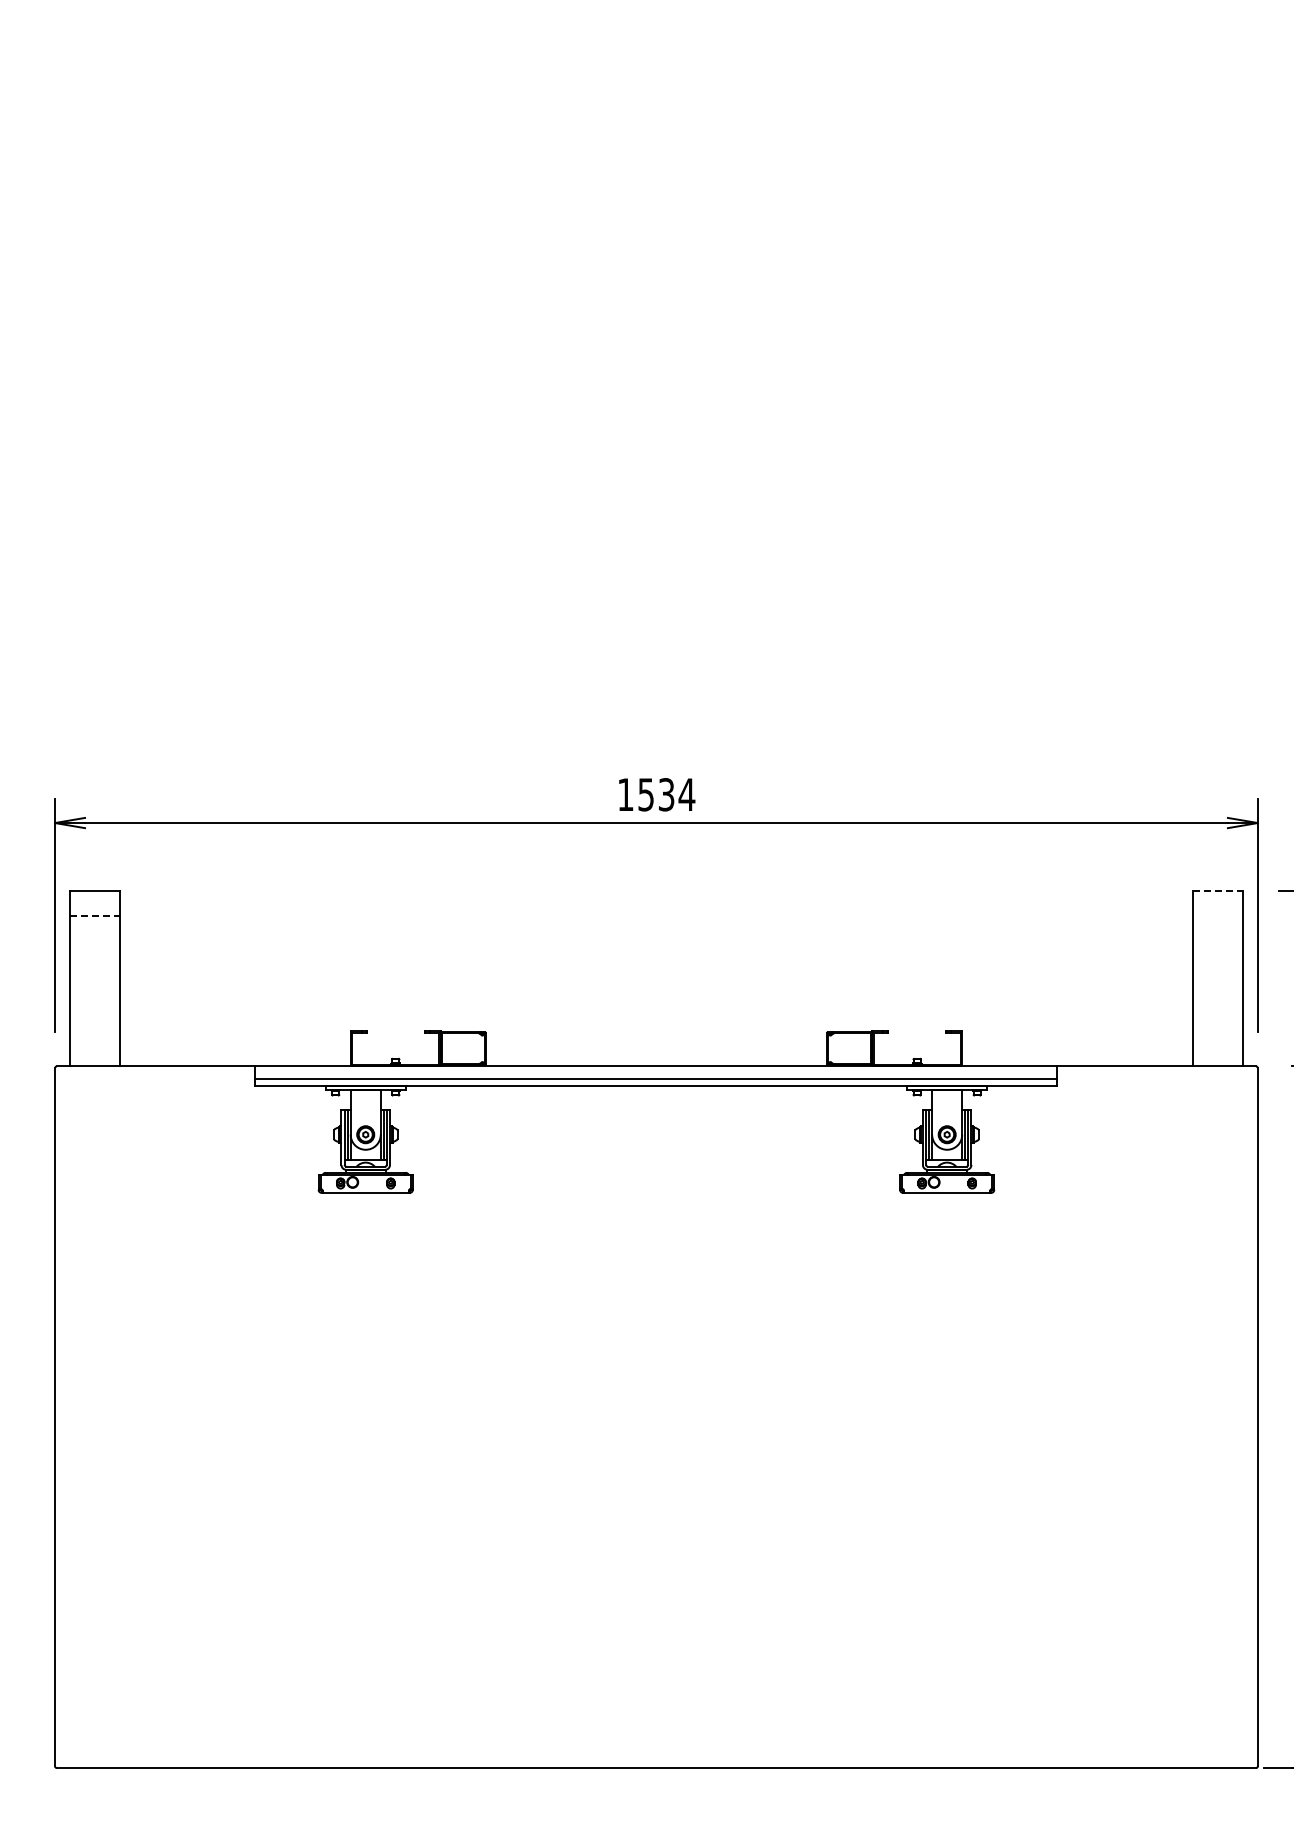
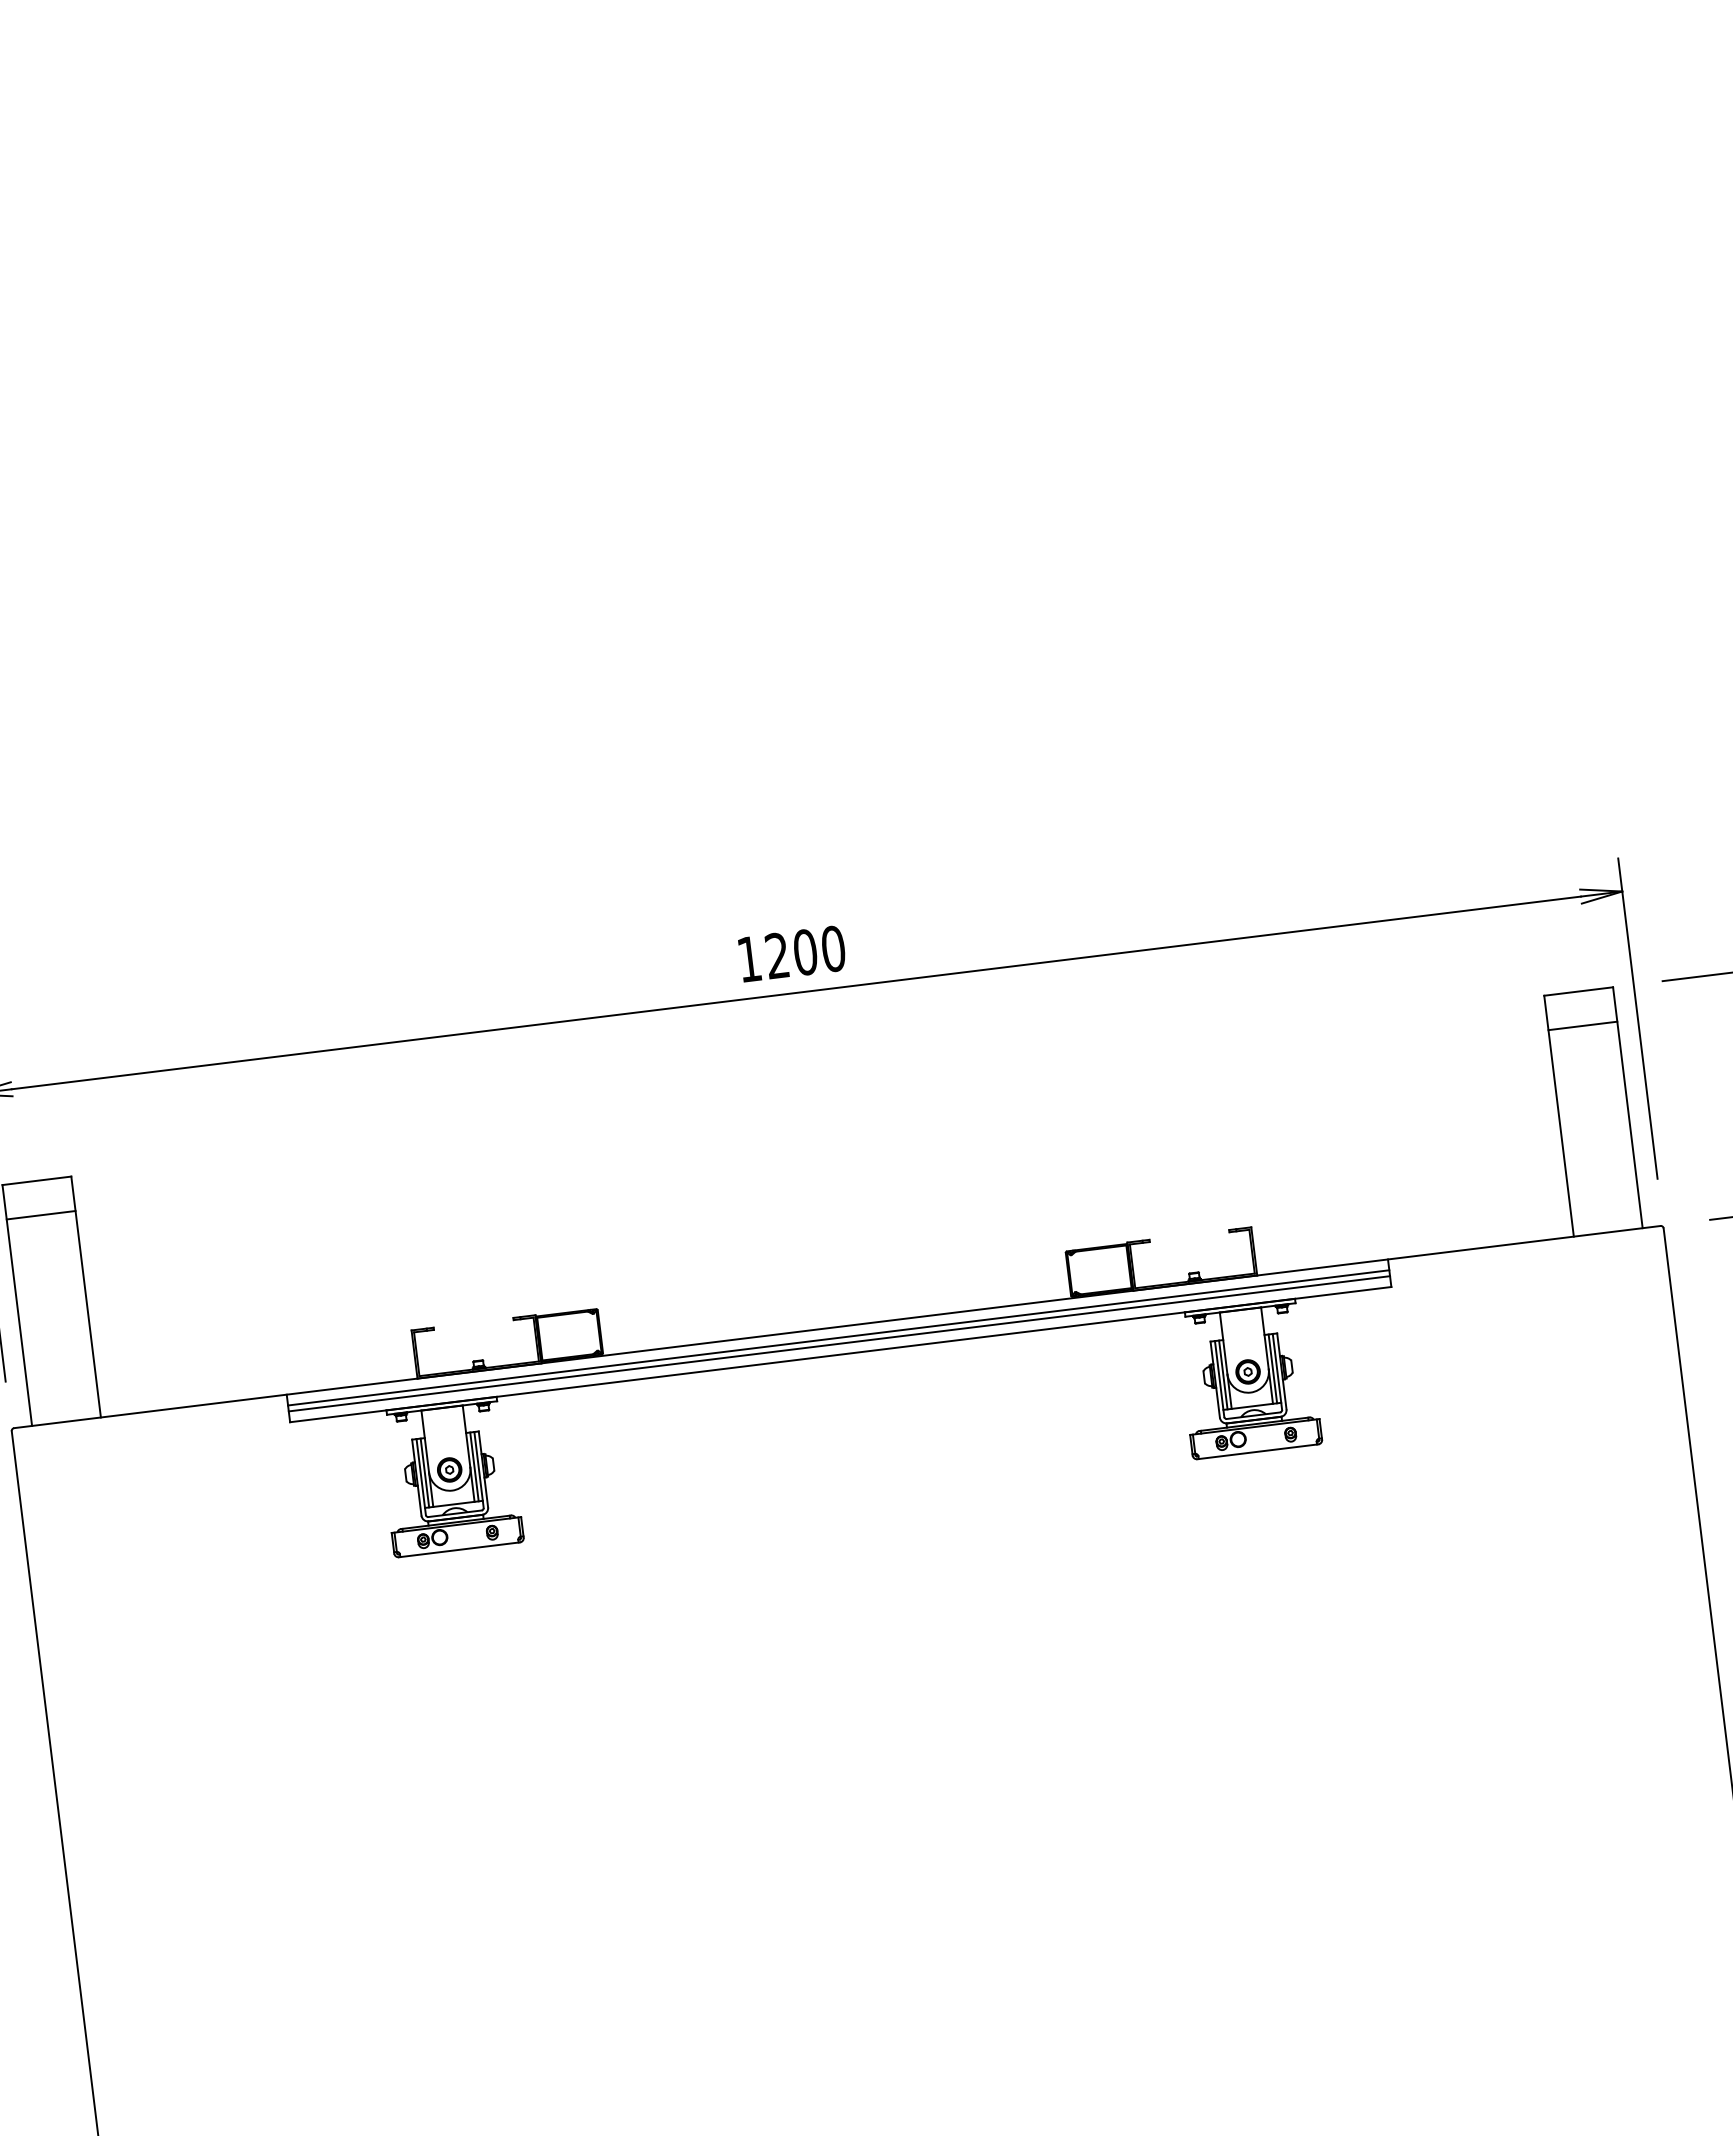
text: (666, 794) -> (805, 952), 1534 -> 1200
line: (1218, 890) -> (1579, 990), dashed -> solid
line: (95, 916) -> (41, 1215), dashed -> solid
line: (1217, 916) -> (1582, 1026), added
line: (656, 1074) -> (838, 1338), added

